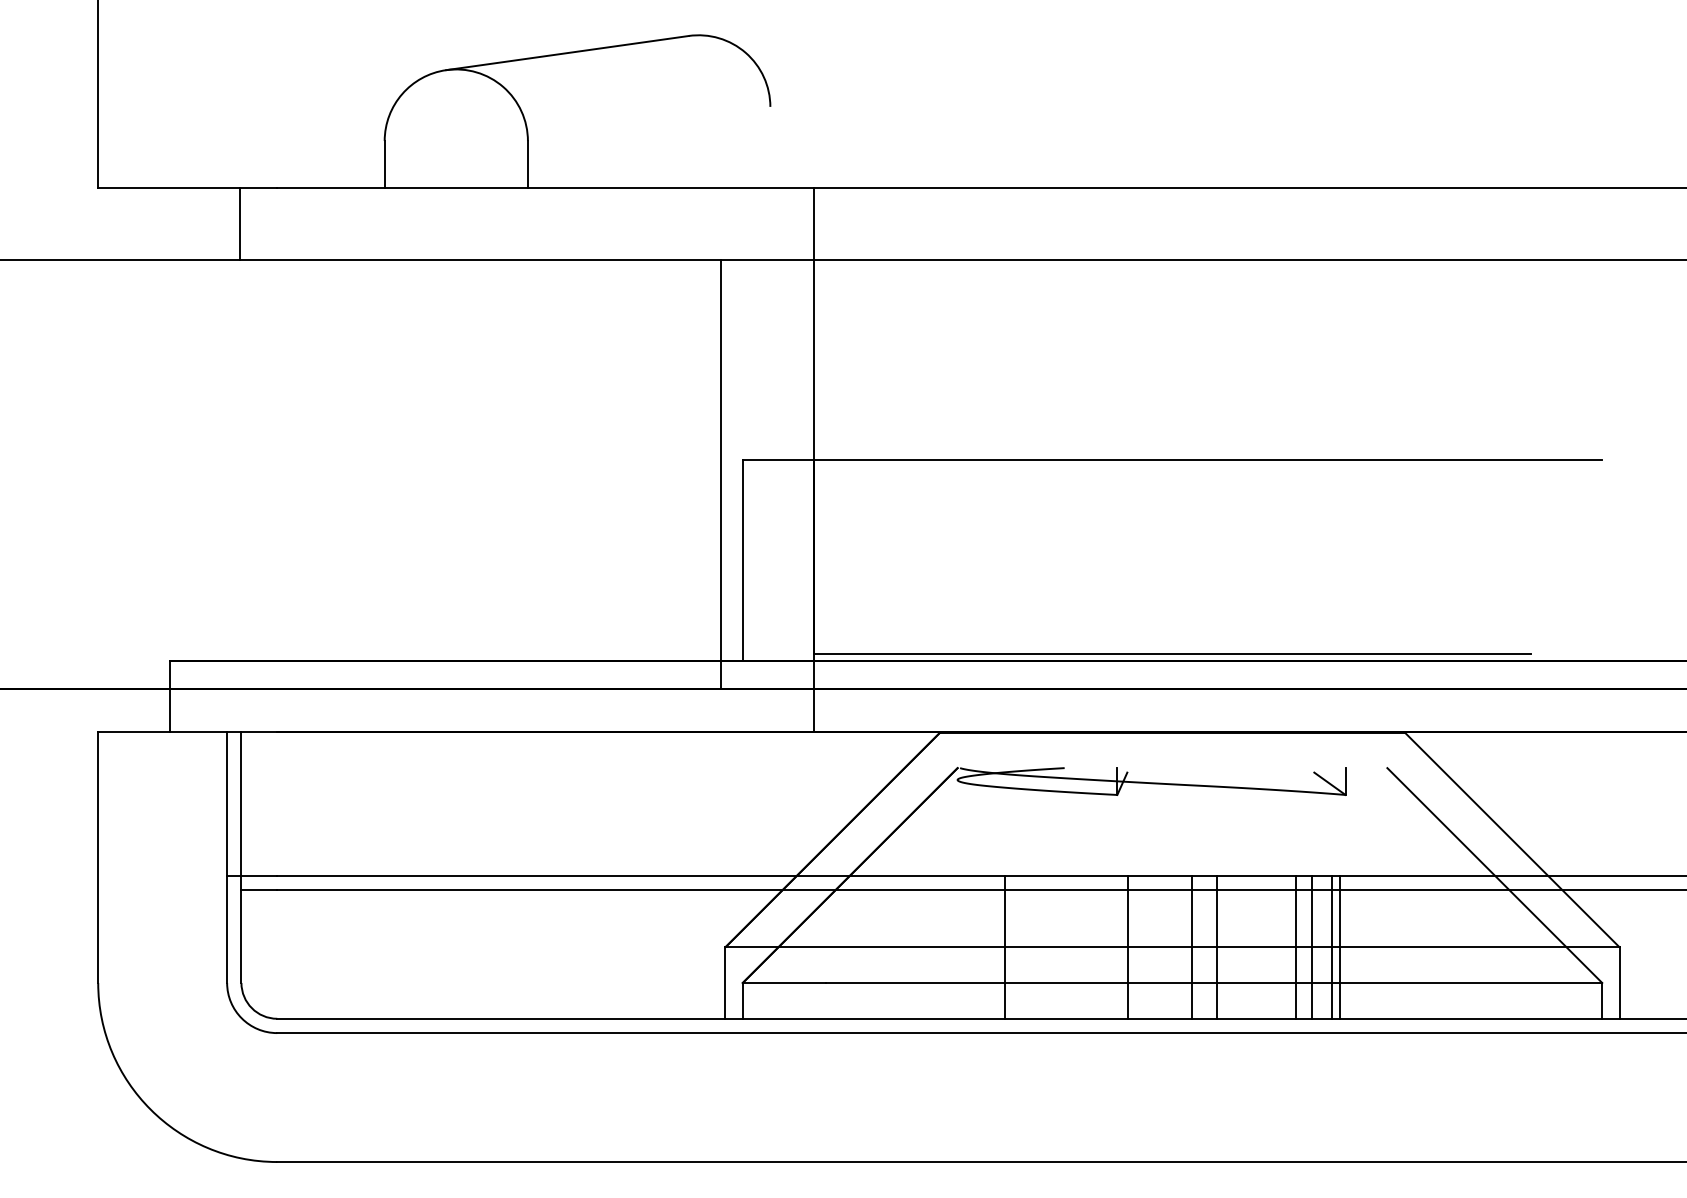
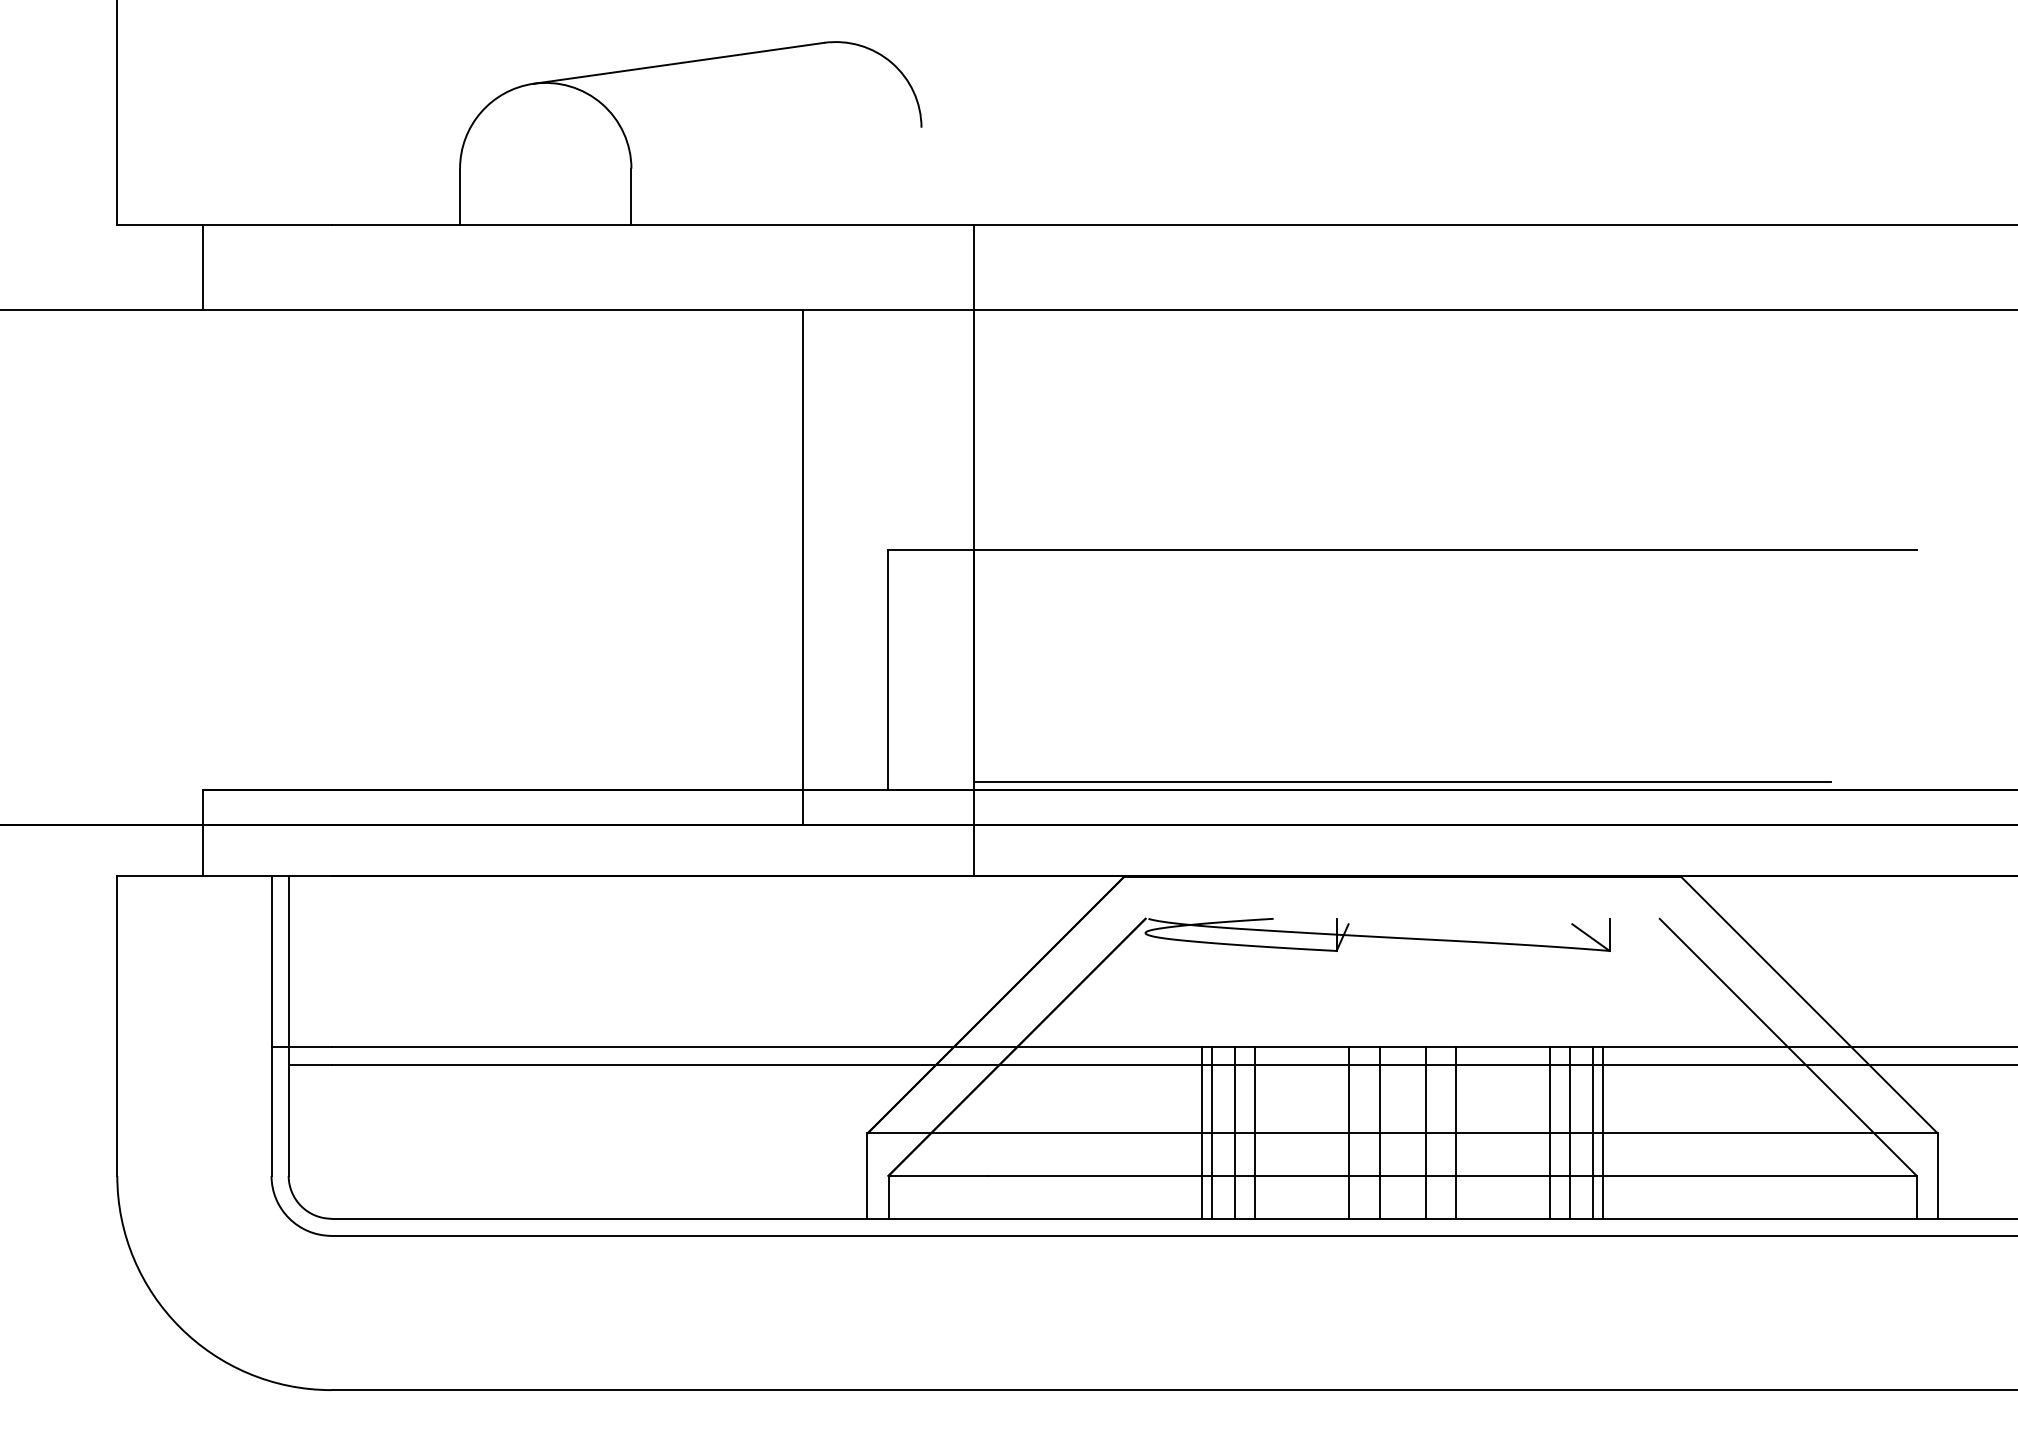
line: (239, 223) -> (202, 267), moved
line: (721, 474) -> (802, 567), moved
line: (1013, 946) -> (1212, 1132), added
line: (1032, 946) -> (1235, 1132), added
line: (1049, 946) -> (1255, 1132), added
line: (1153, 946) -> (1379, 1132), added

